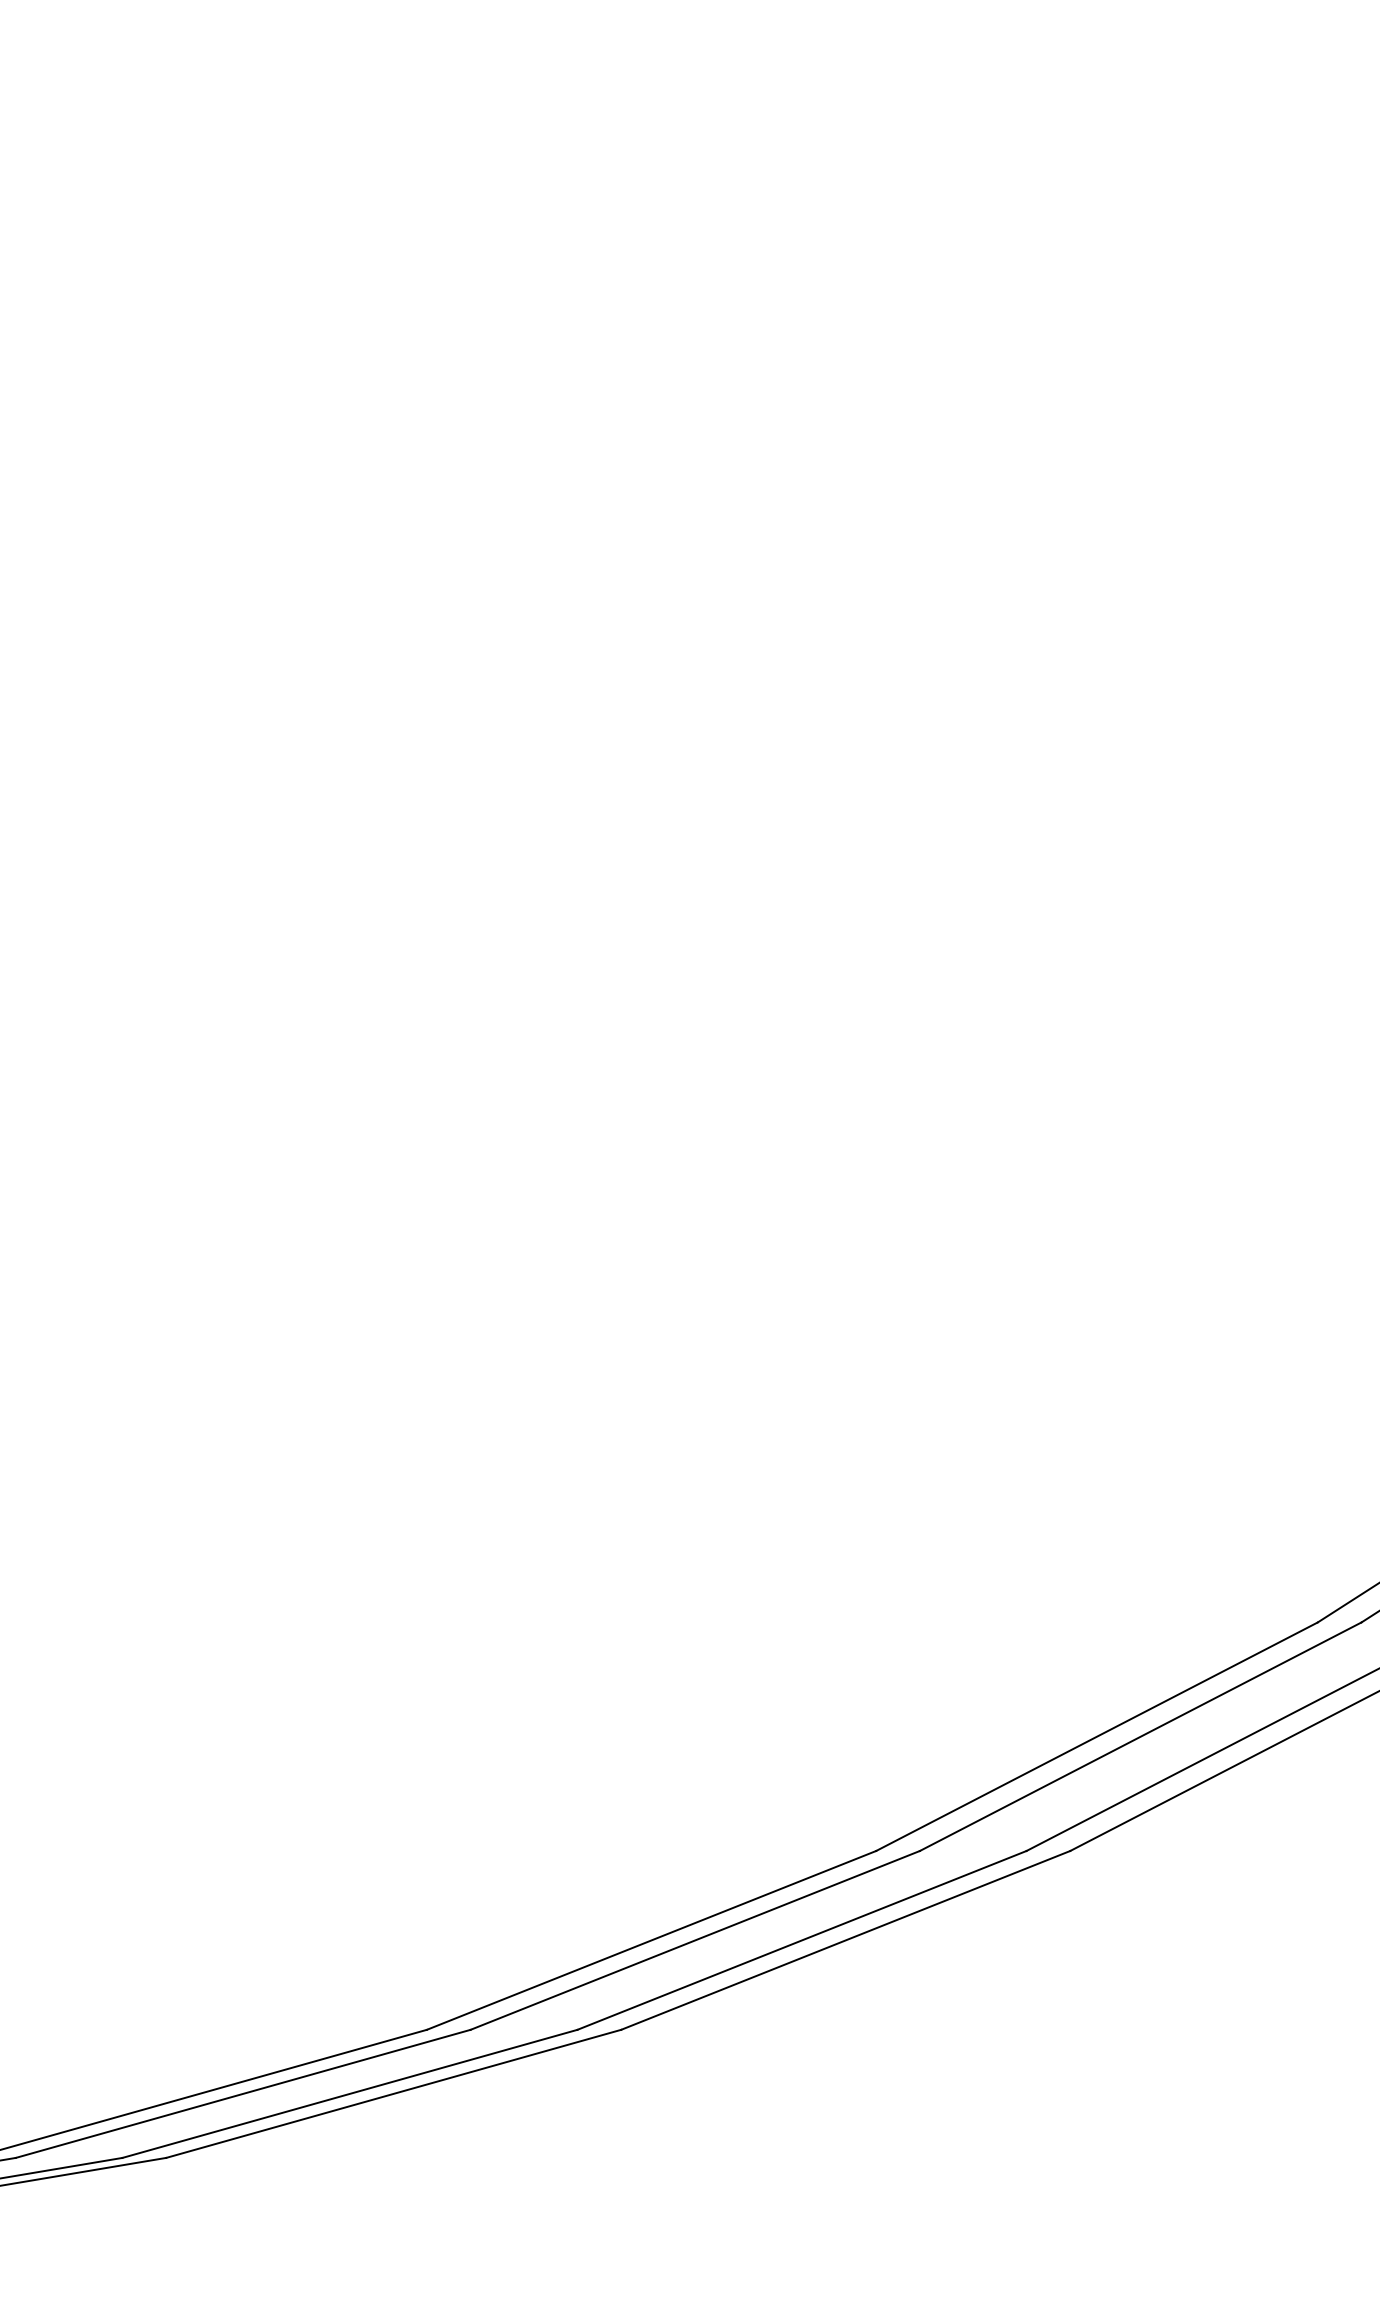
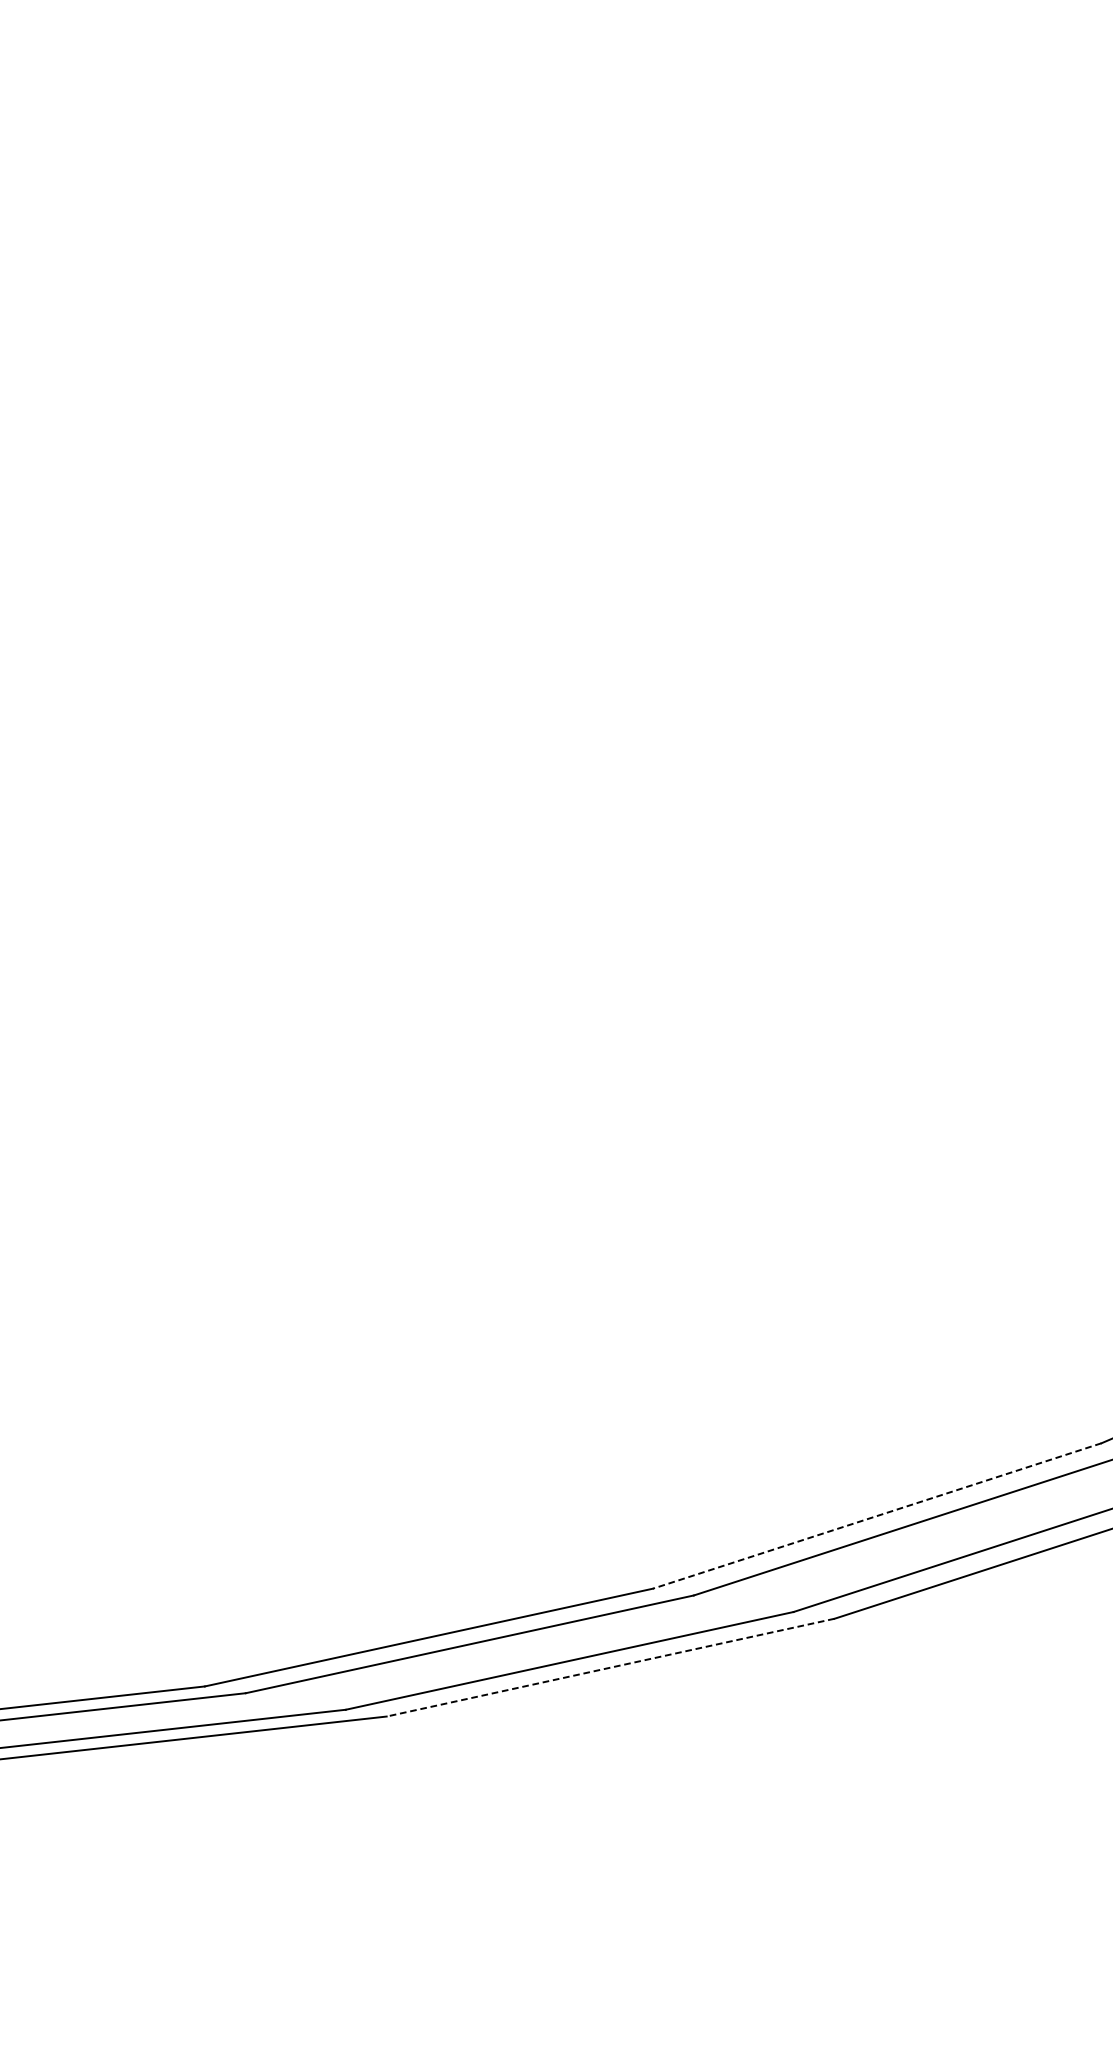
line: (1096, 1736) -> (876, 1515), solid -> dashed
line: (845, 1940) -> (610, 1667), solid -> dashed

